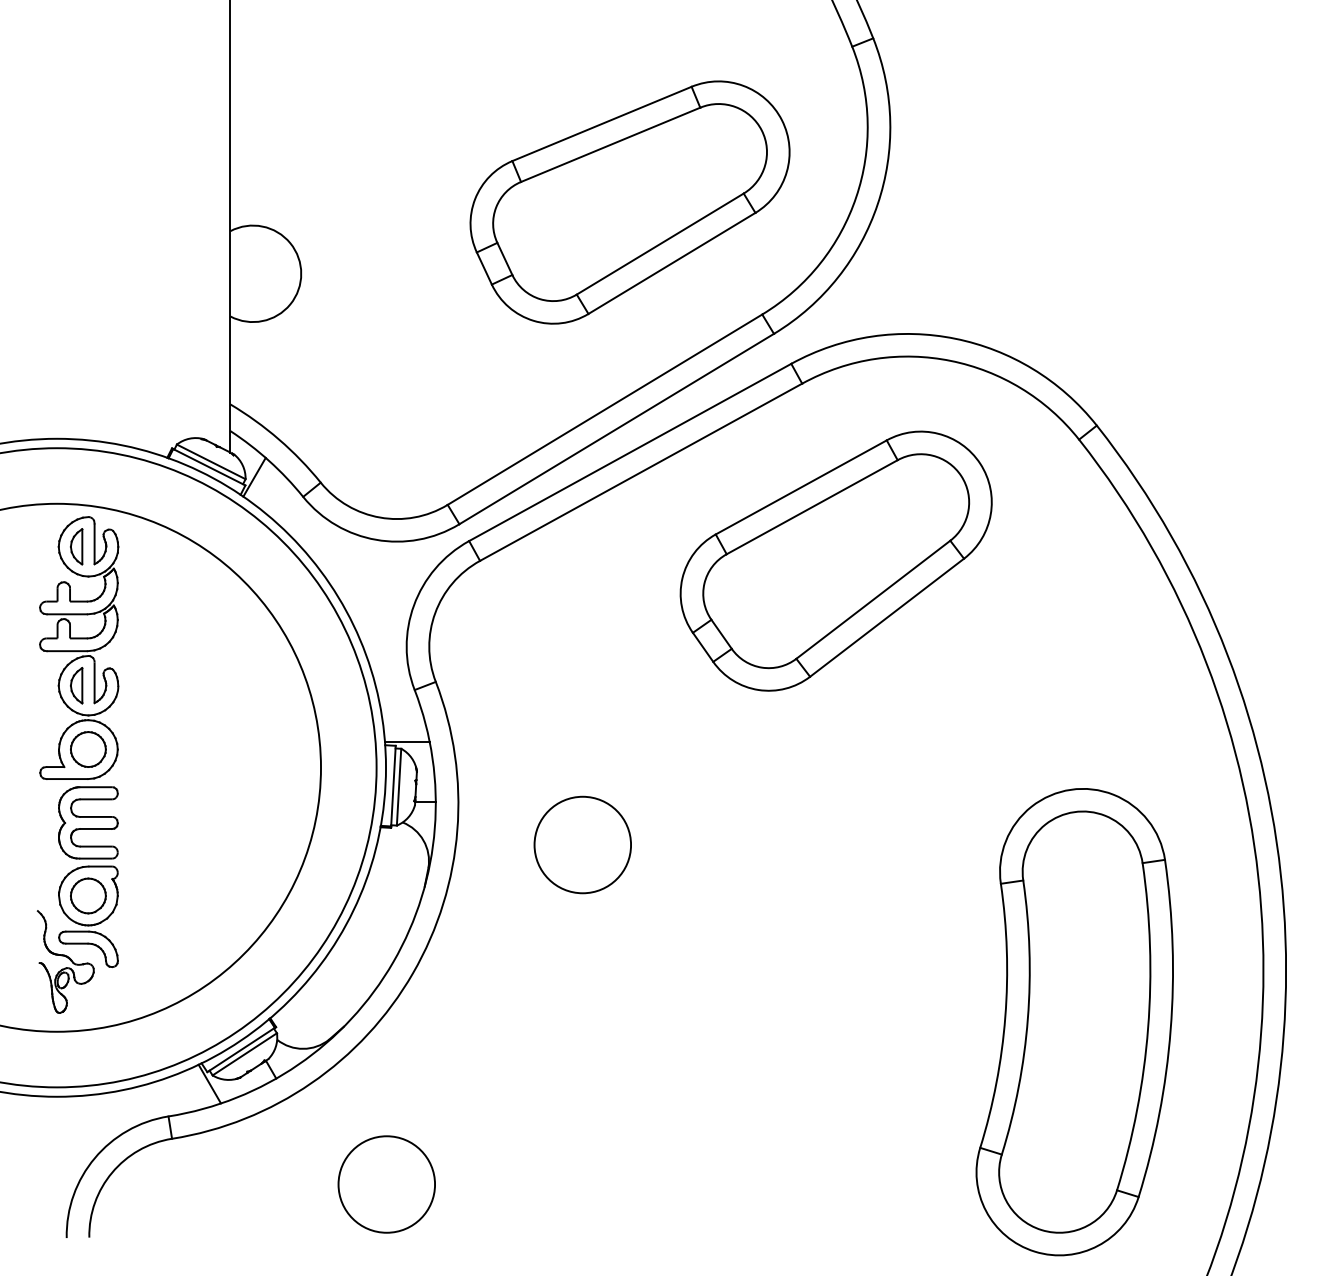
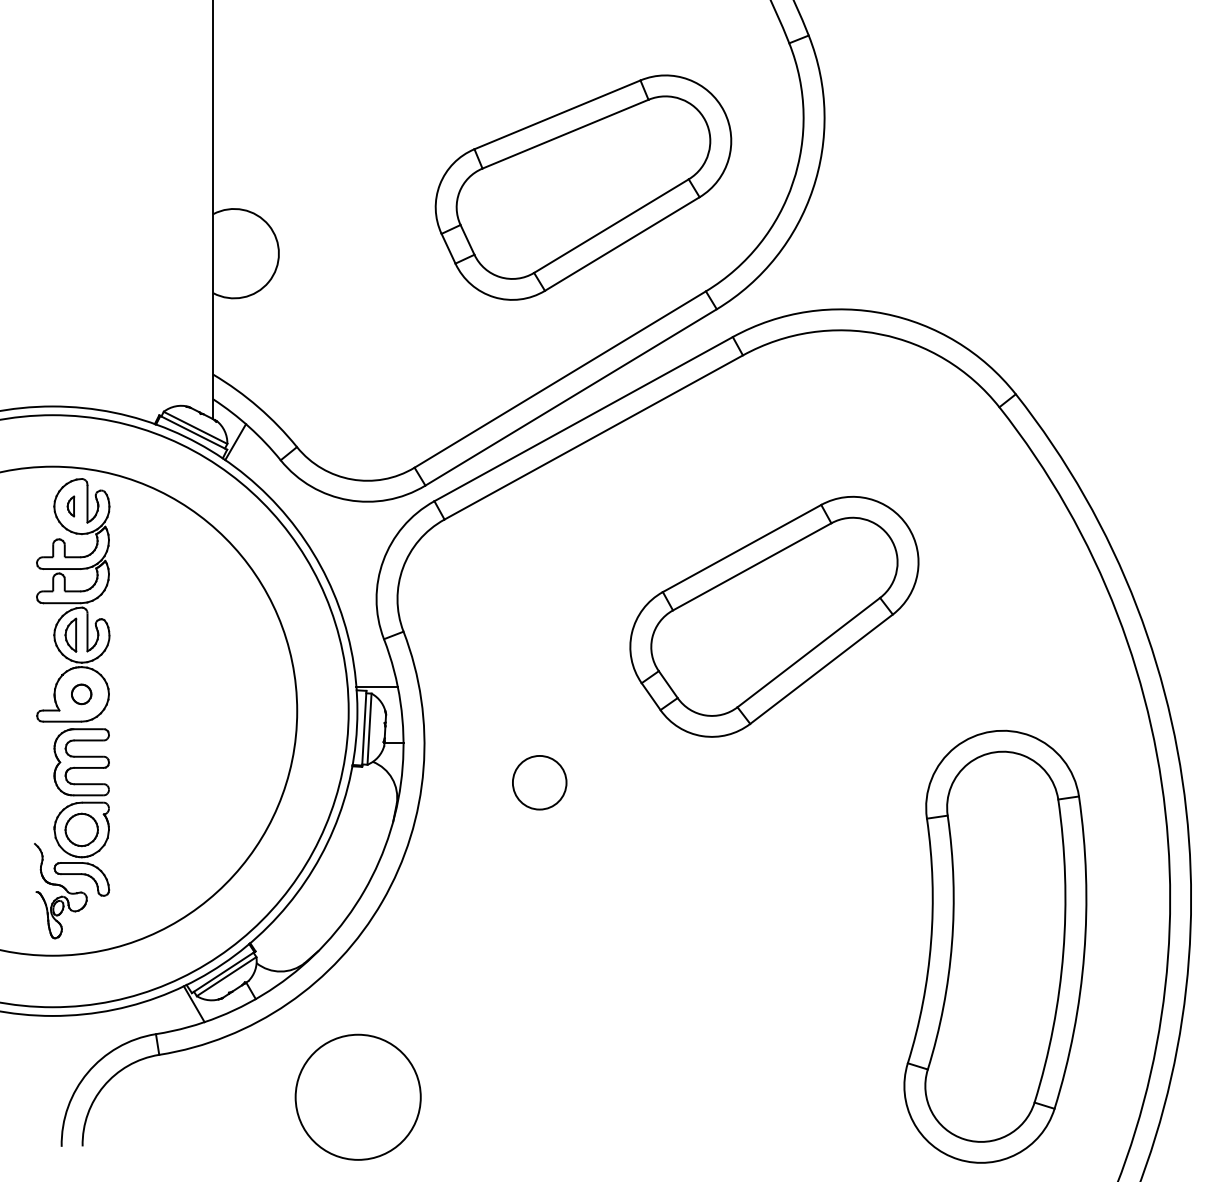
part: (76, 546) -> (70, 506), size x0.6
part: (836, 560) -> (774, 616), moved
part: (88, 749) -> (81, 694), size x0.6
circle: (582, 844) -> (539, 782), size x0.6
circle: (386, 1183) -> (357, 1096), size x1.4

